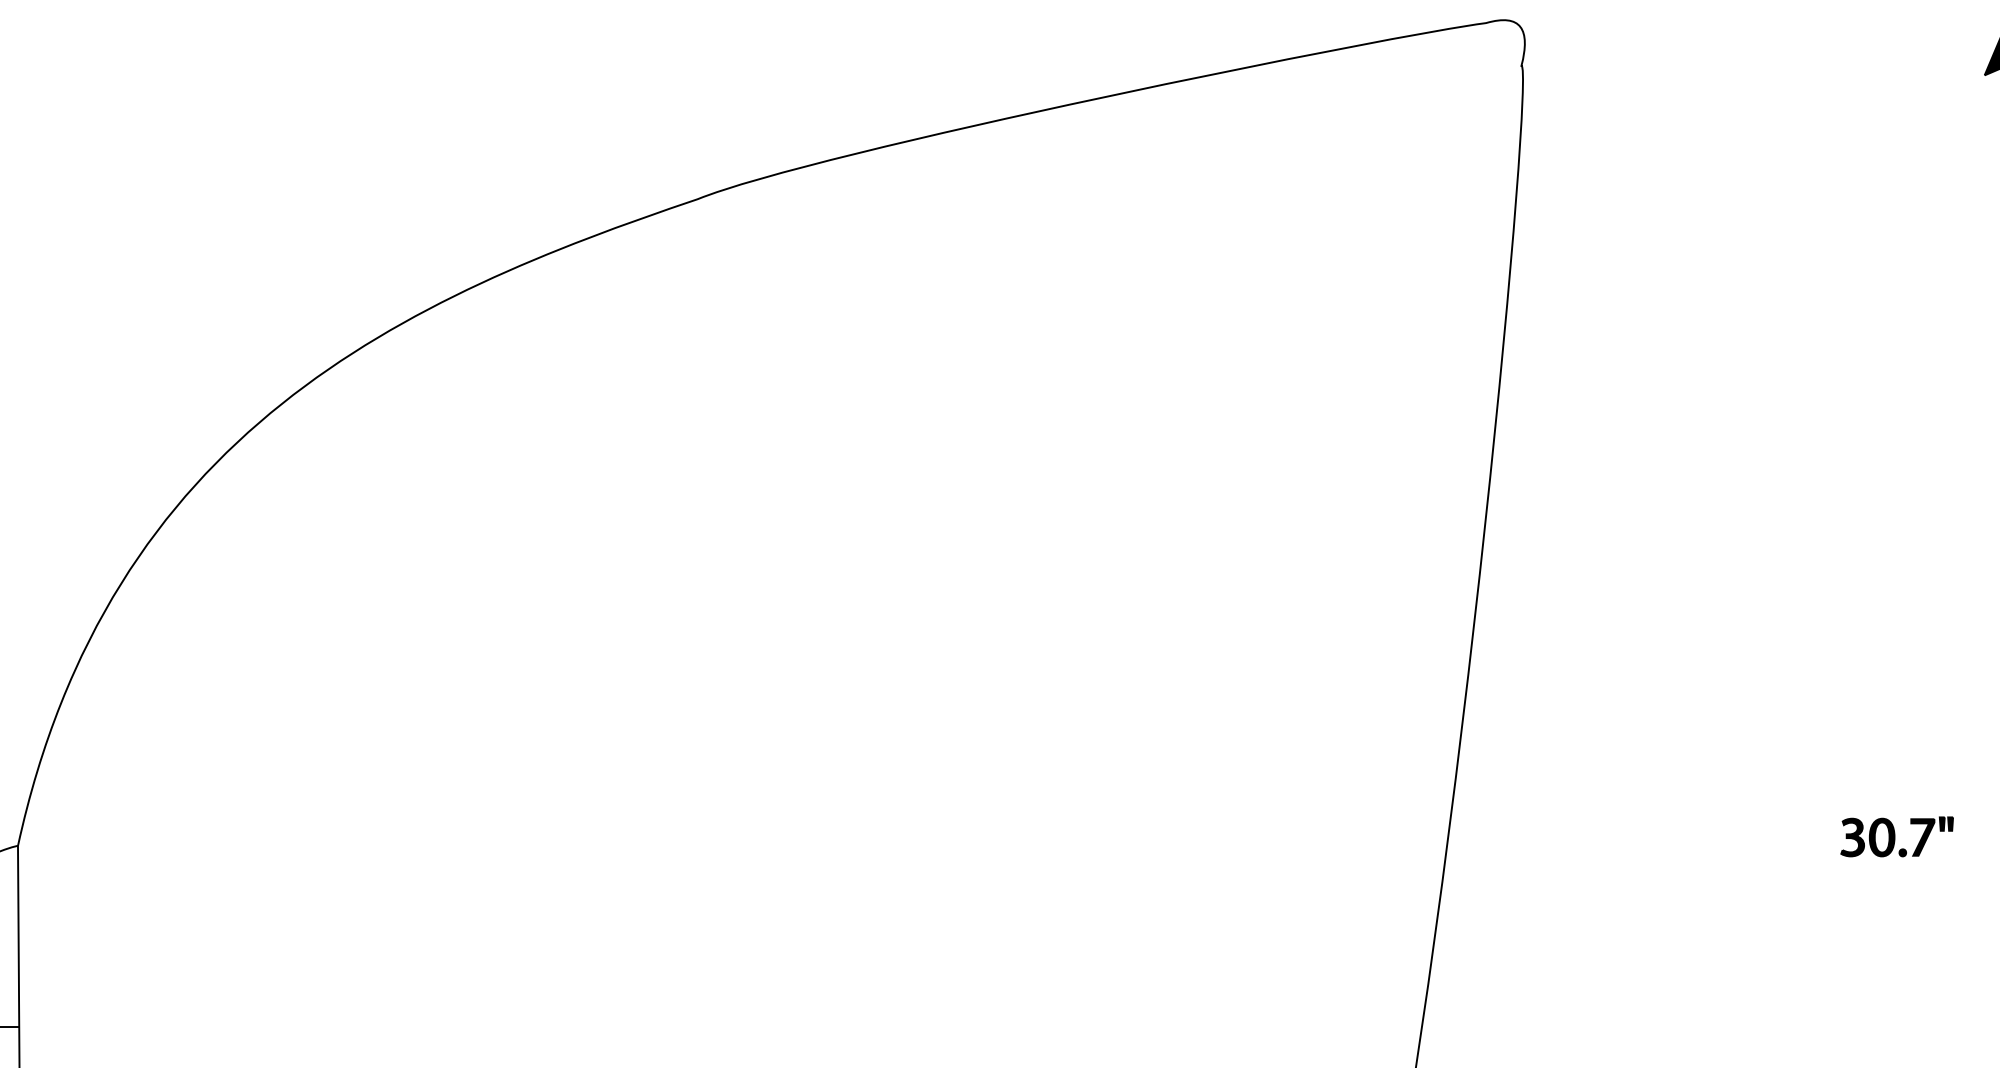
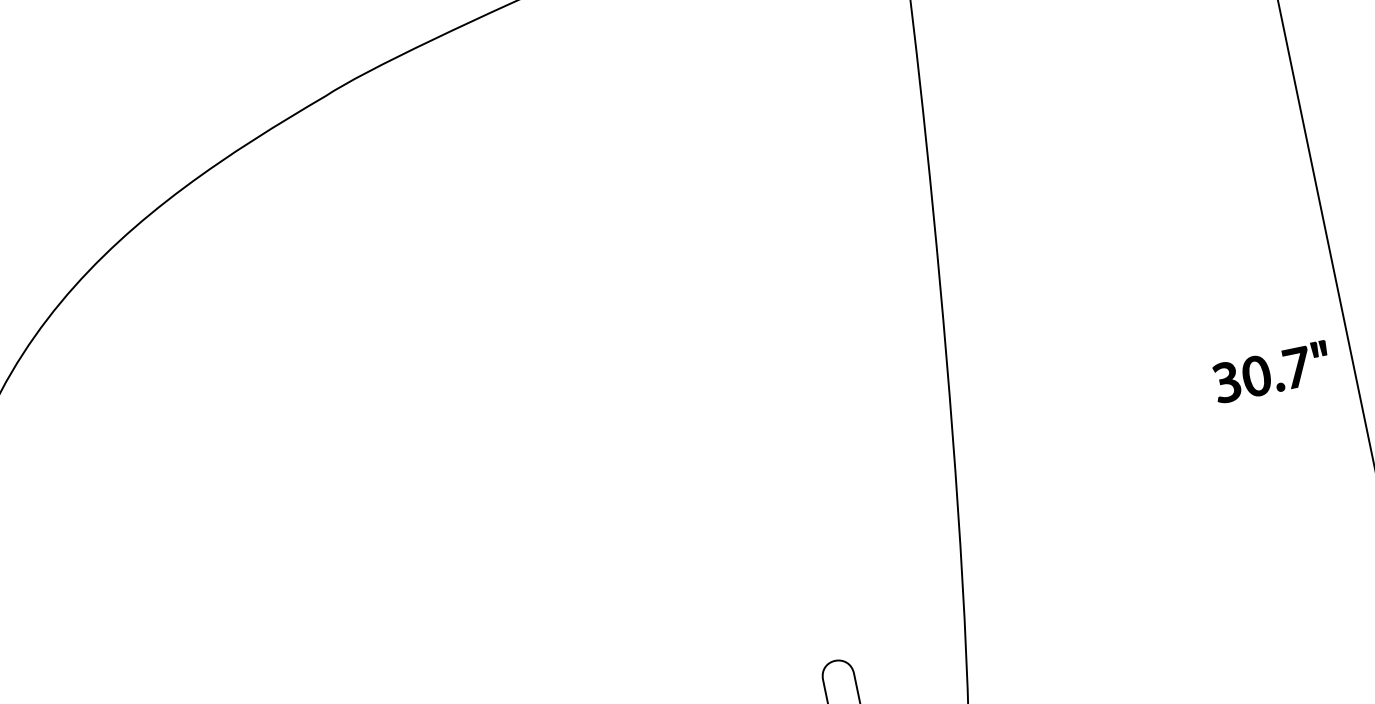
part: (1896, 836) -> (1271, 372), size x1.43

